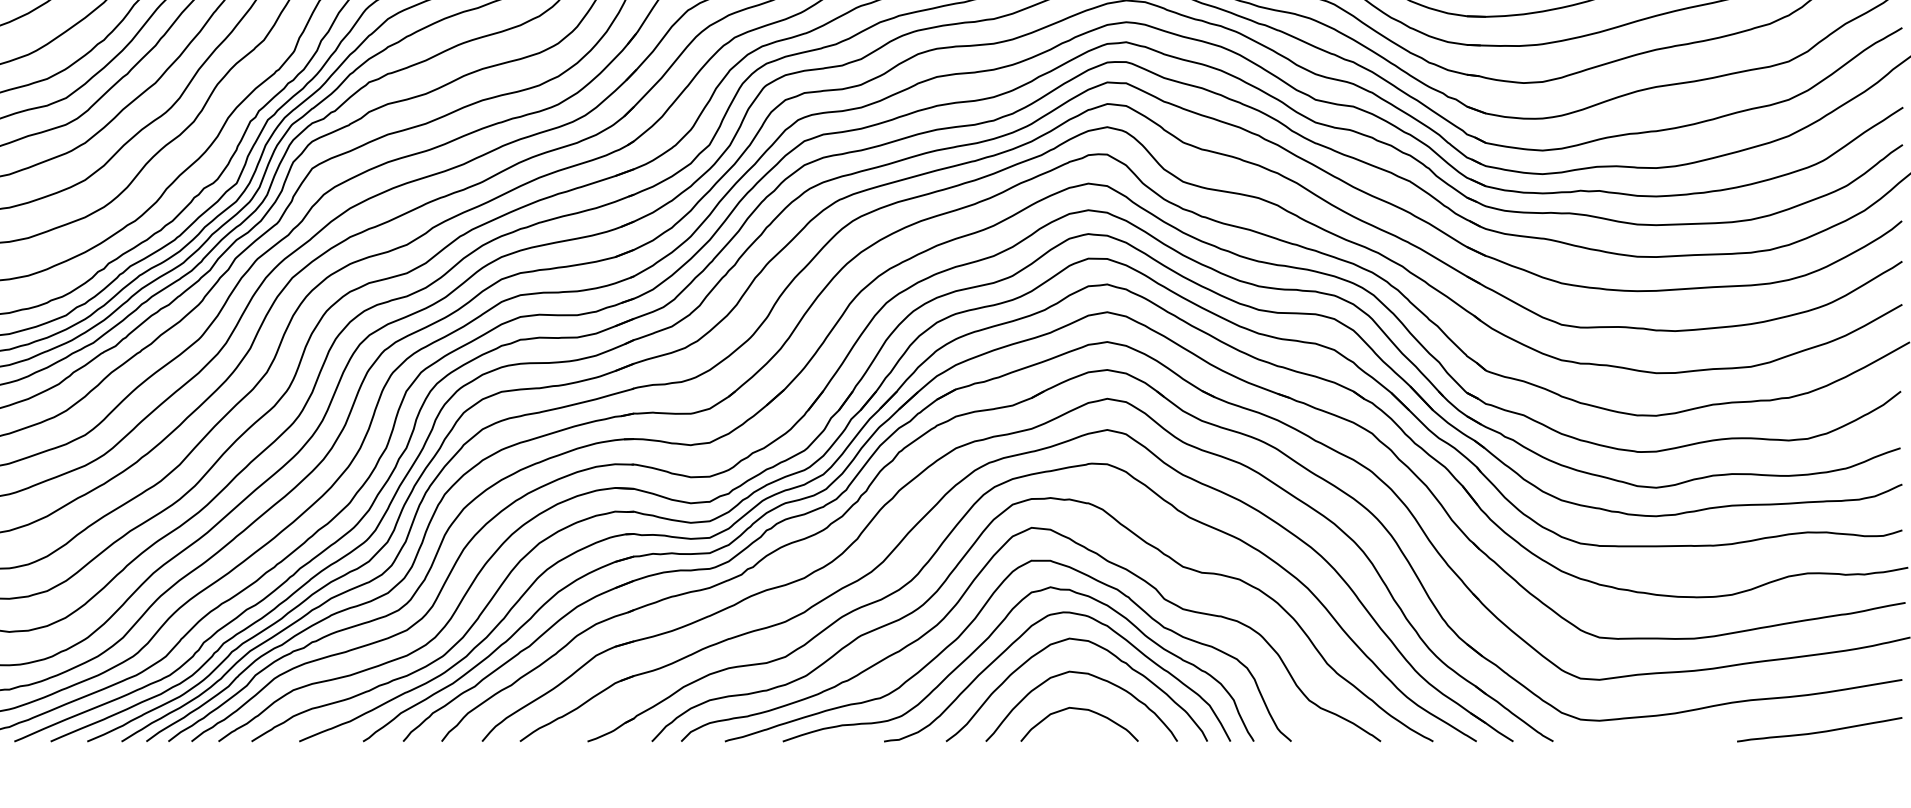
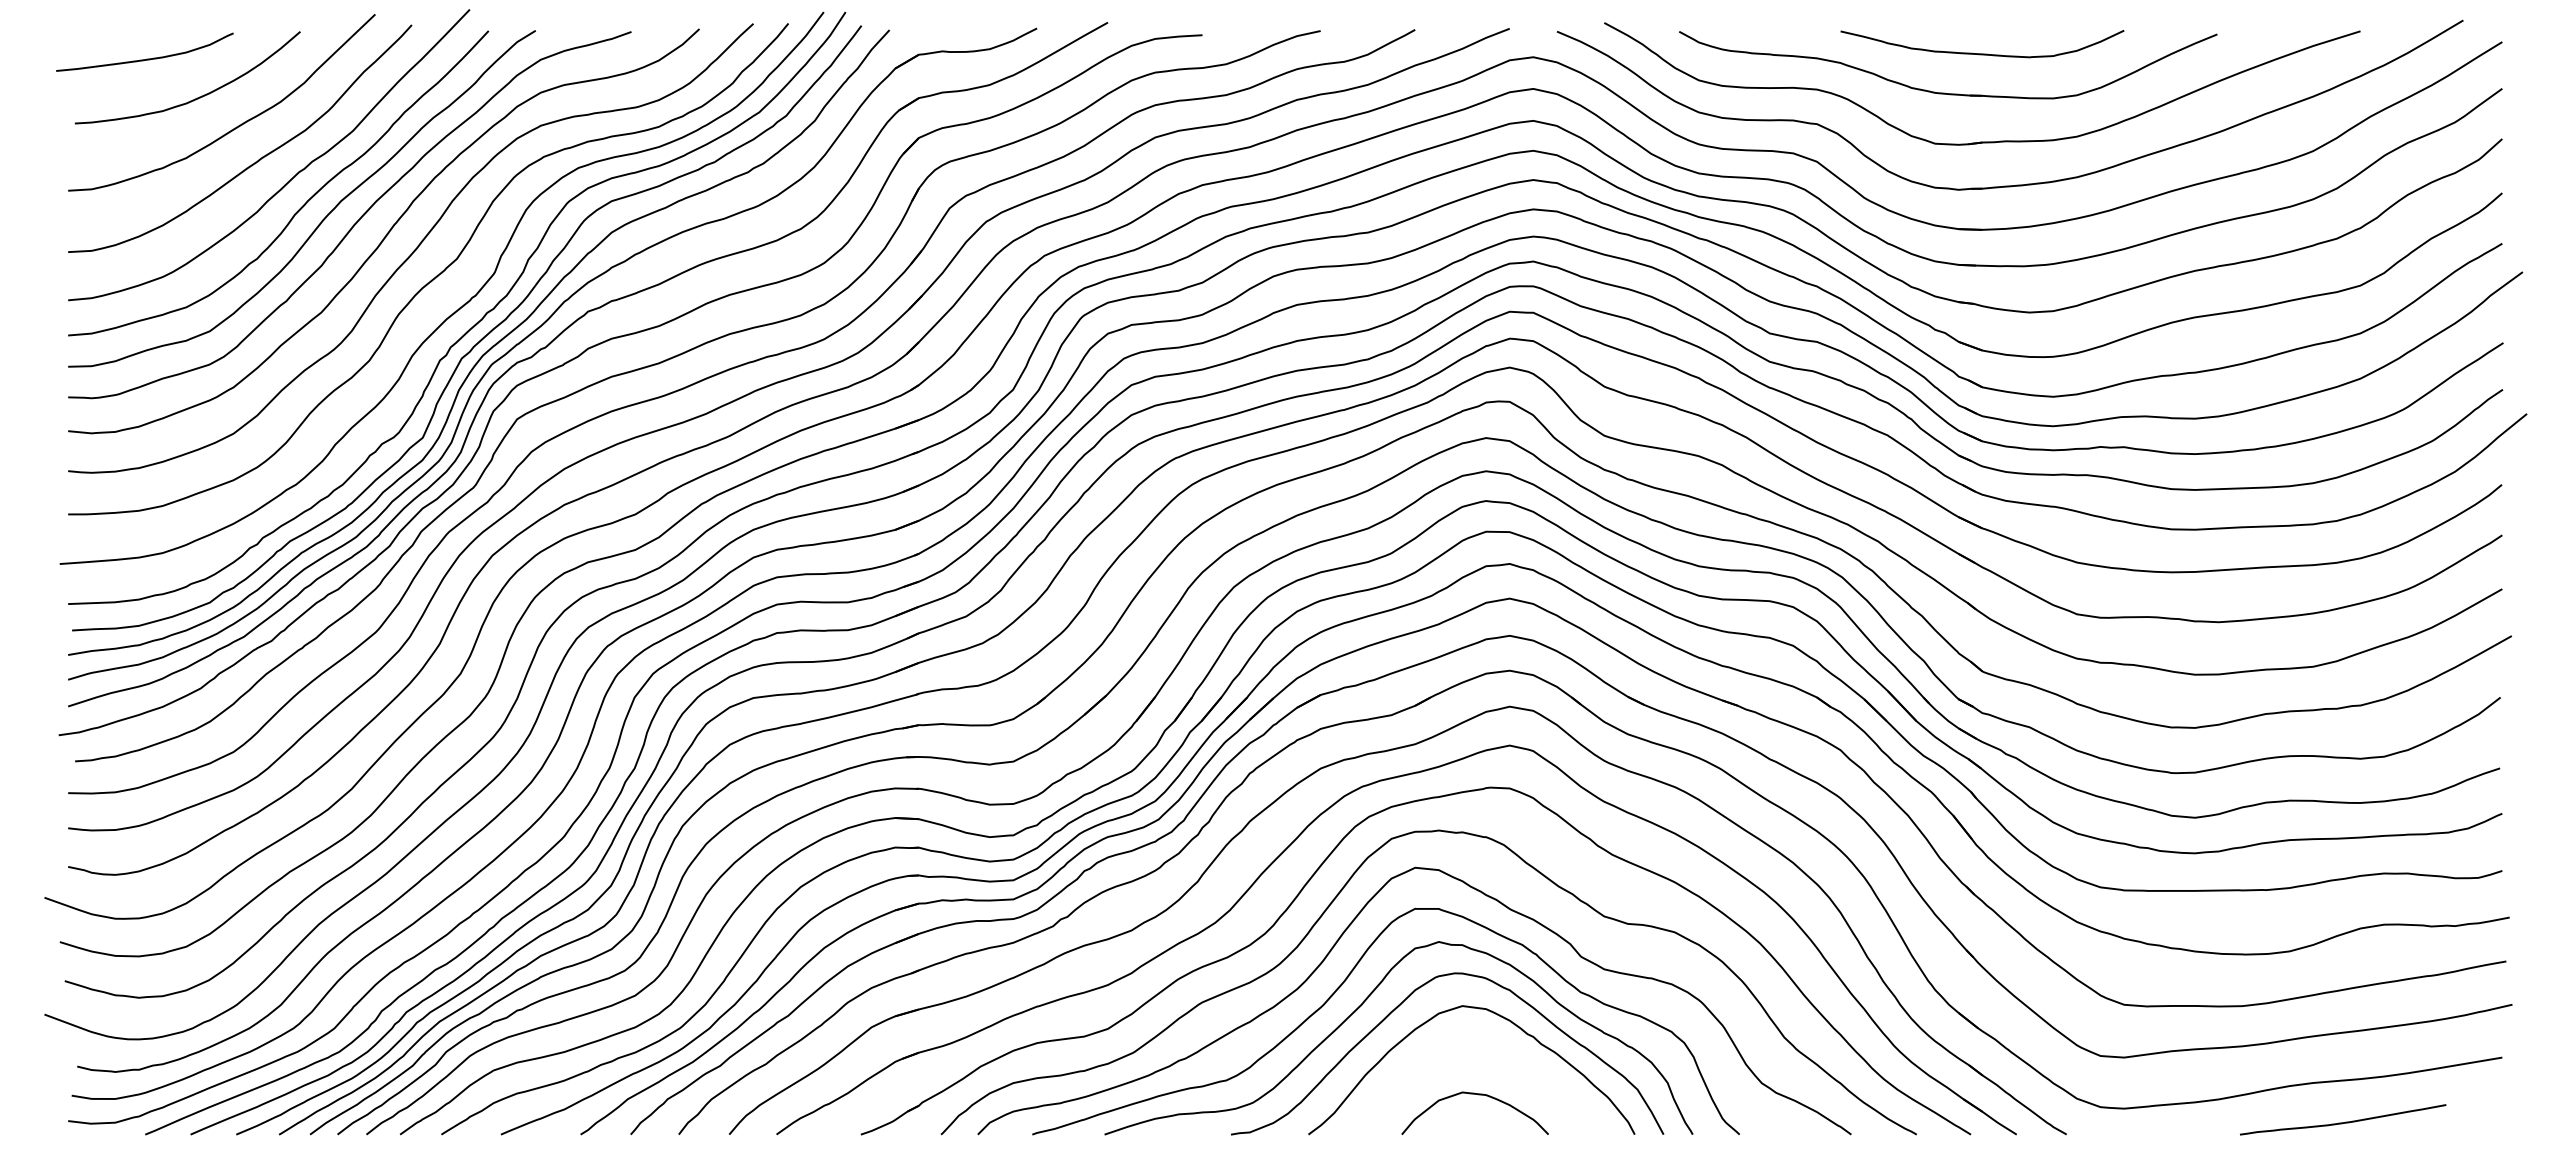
curve: (1092, 676) -> (1491, 1053), removed
curve: (1821, 731) -> (2345, 1121), moved

